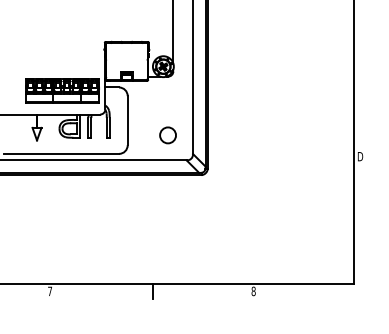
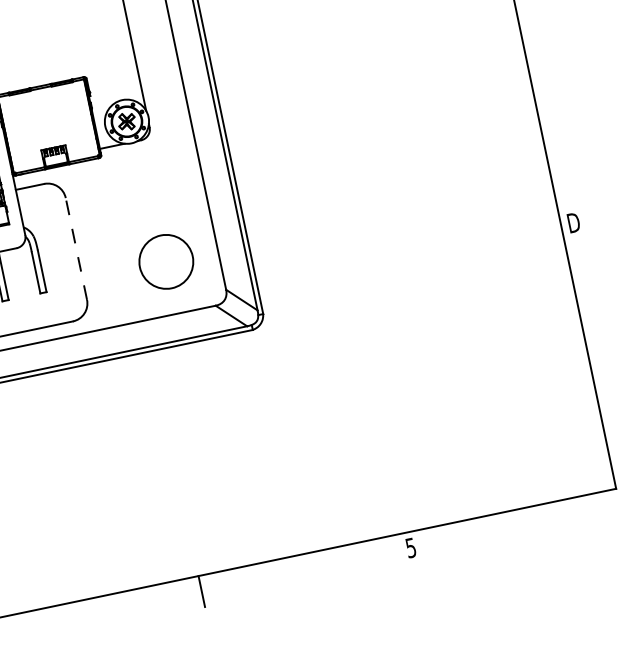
line: (127, 120) -> (75, 248), solid -> dashed
circle: (167, 135) -> (165, 262), size x1.6
text: (253, 291) -> (410, 548), 8 -> 5

